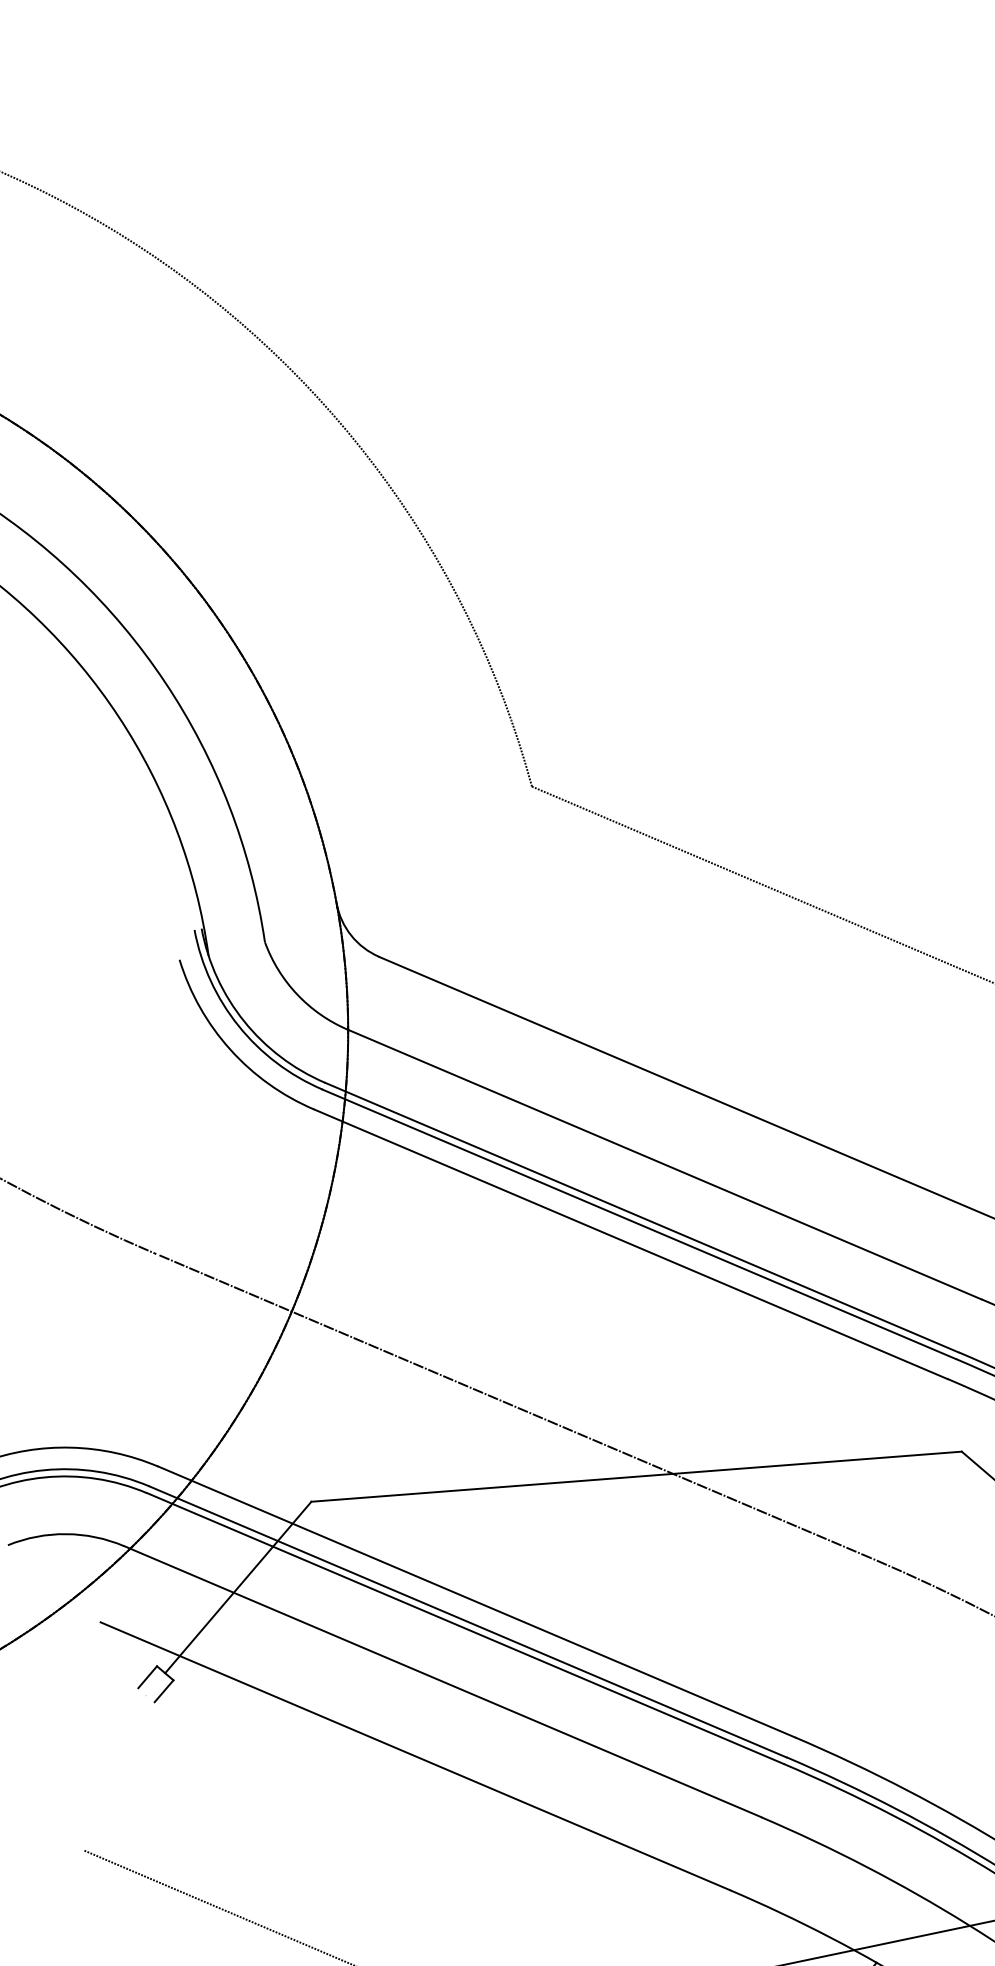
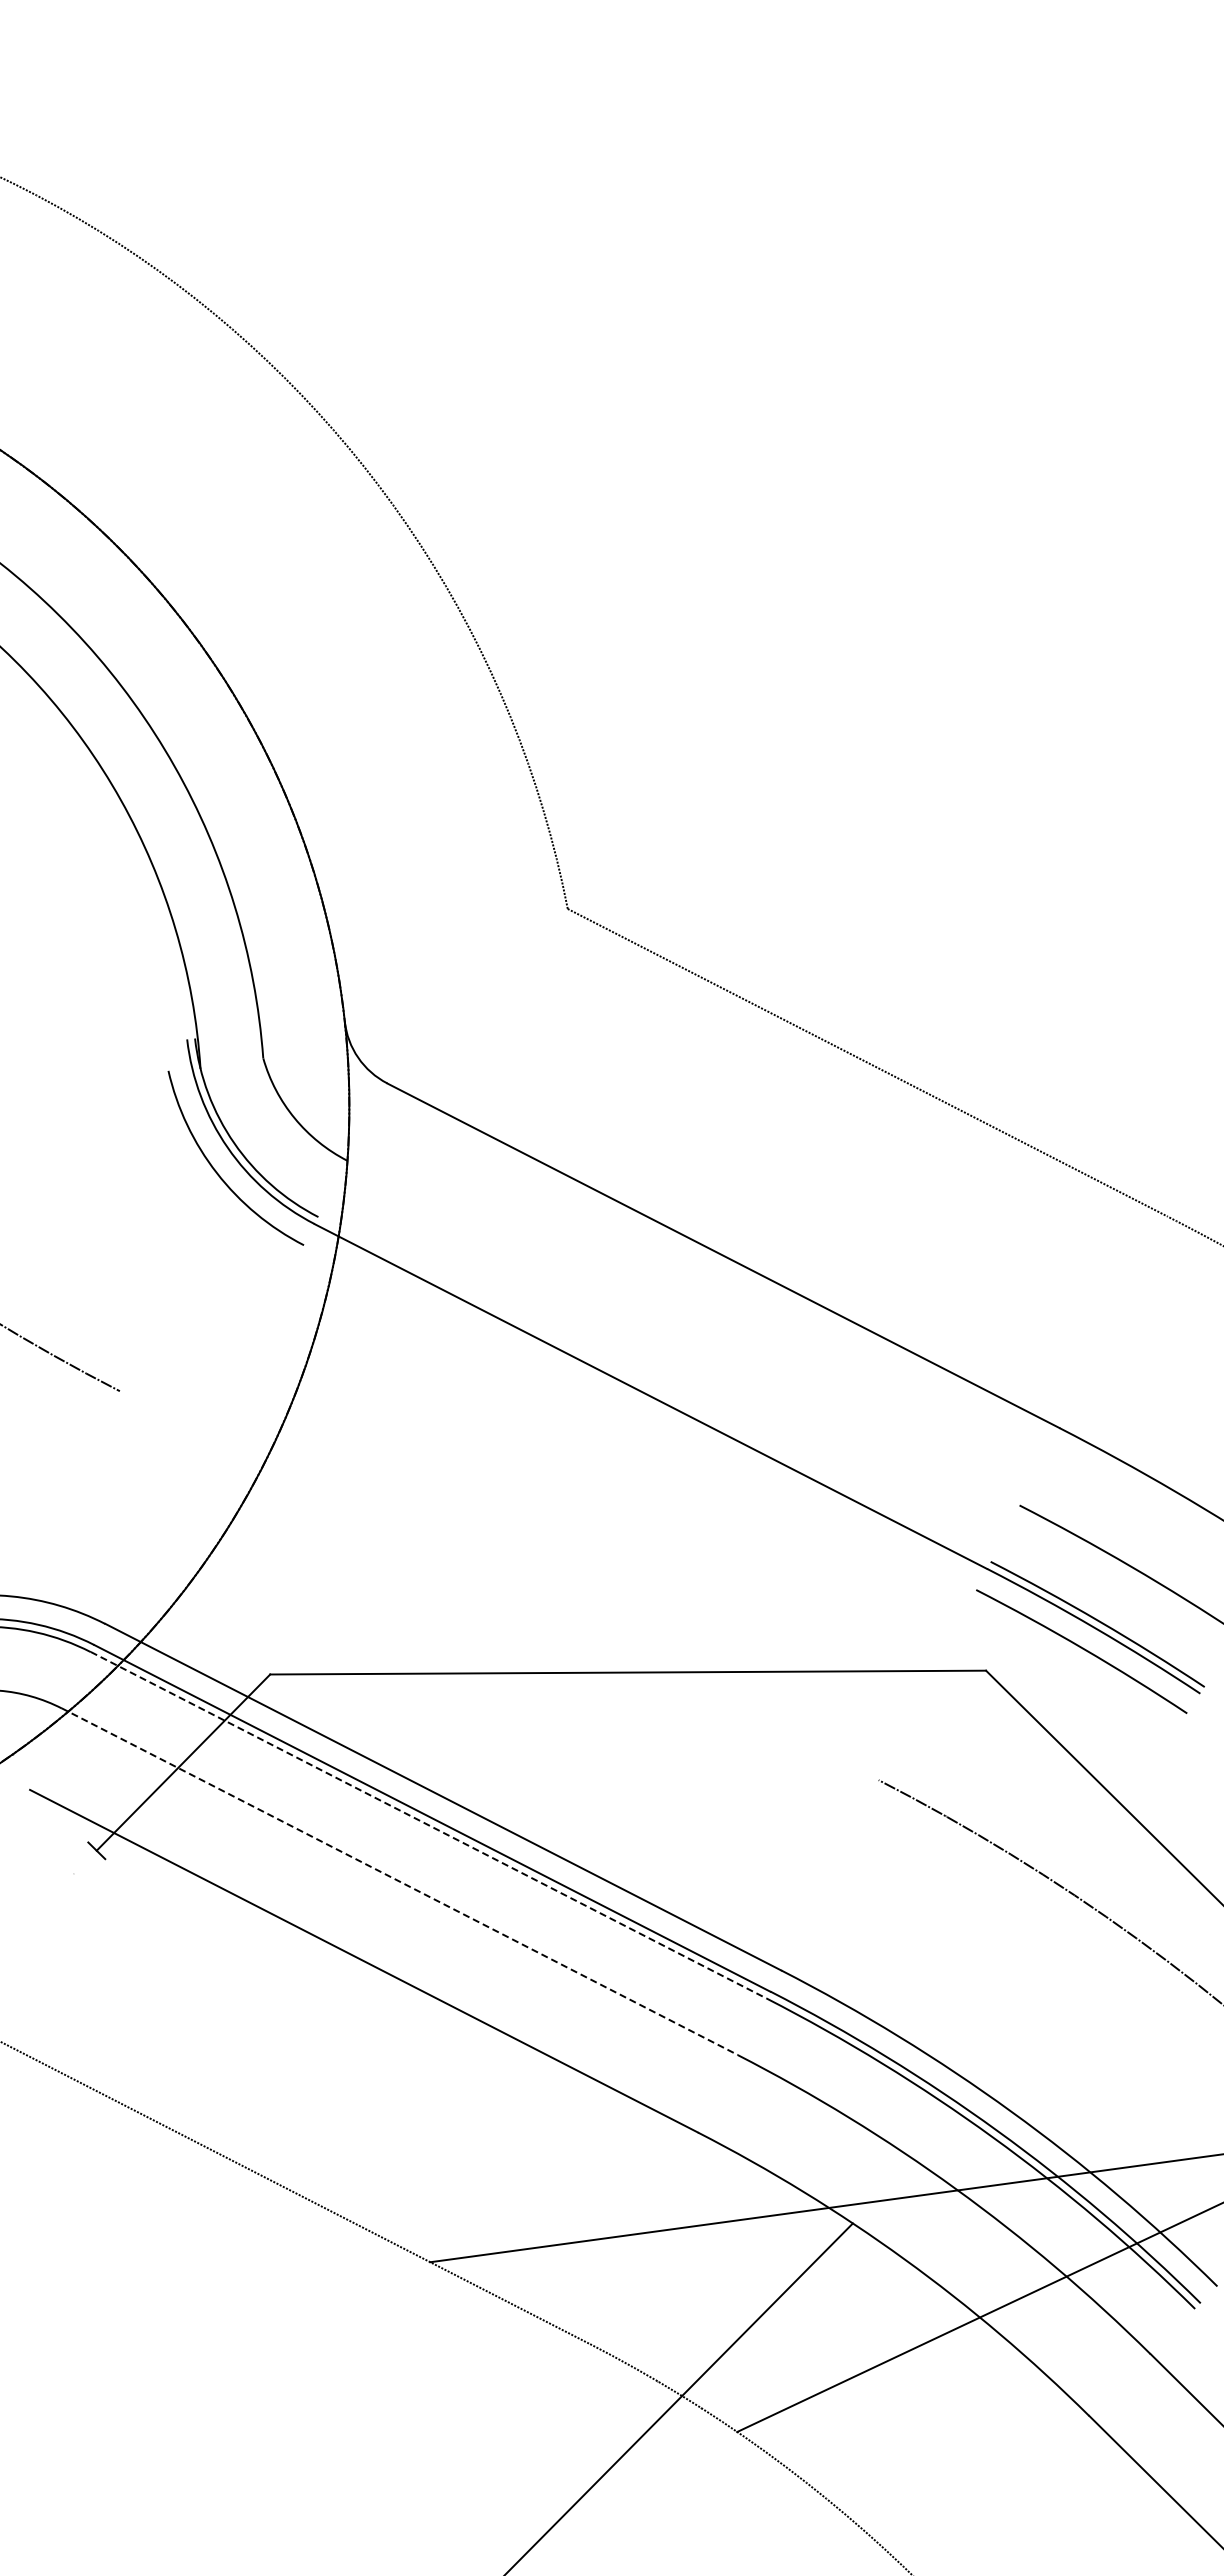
line: (664, 1164) -> (683, 1332), removed
line: (642, 1217) -> (654, 1389), removed
line: (630, 1244) -> (639, 1417), removed
line: (514, 1406) -> (499, 1586), removed
line: (465, 1628) -> (428, 1825), solid -> dashed
line: (147, 1677) -> (77, 1853), removed
line: (442, 1681) -> (399, 1881), solid -> dashed
line: (163, 1691) -> (93, 1870), removed

